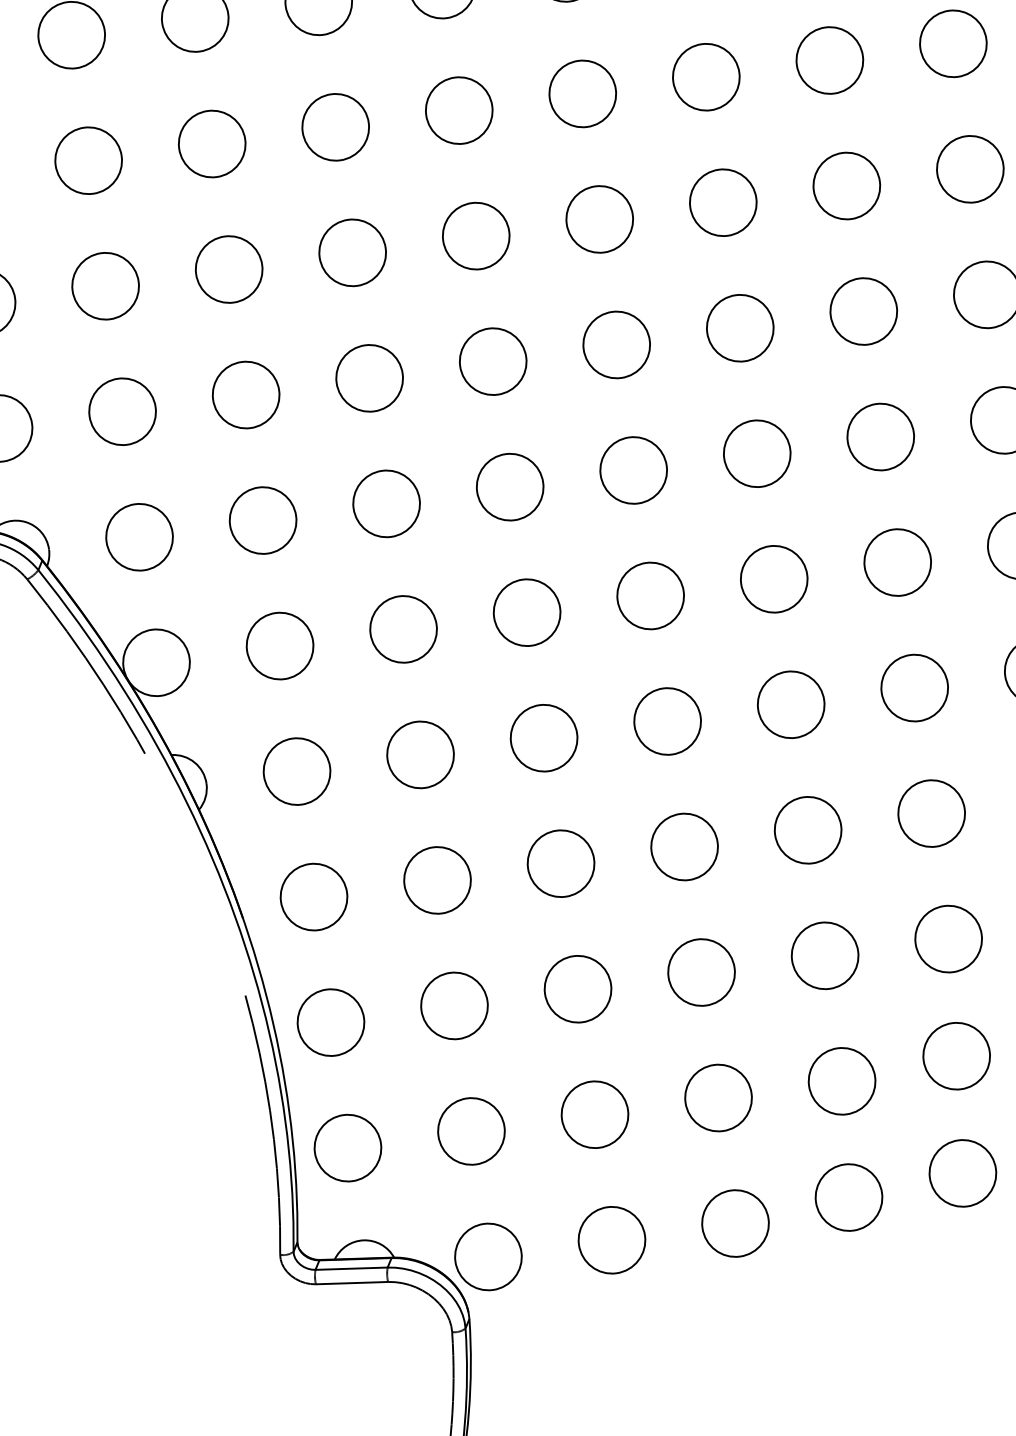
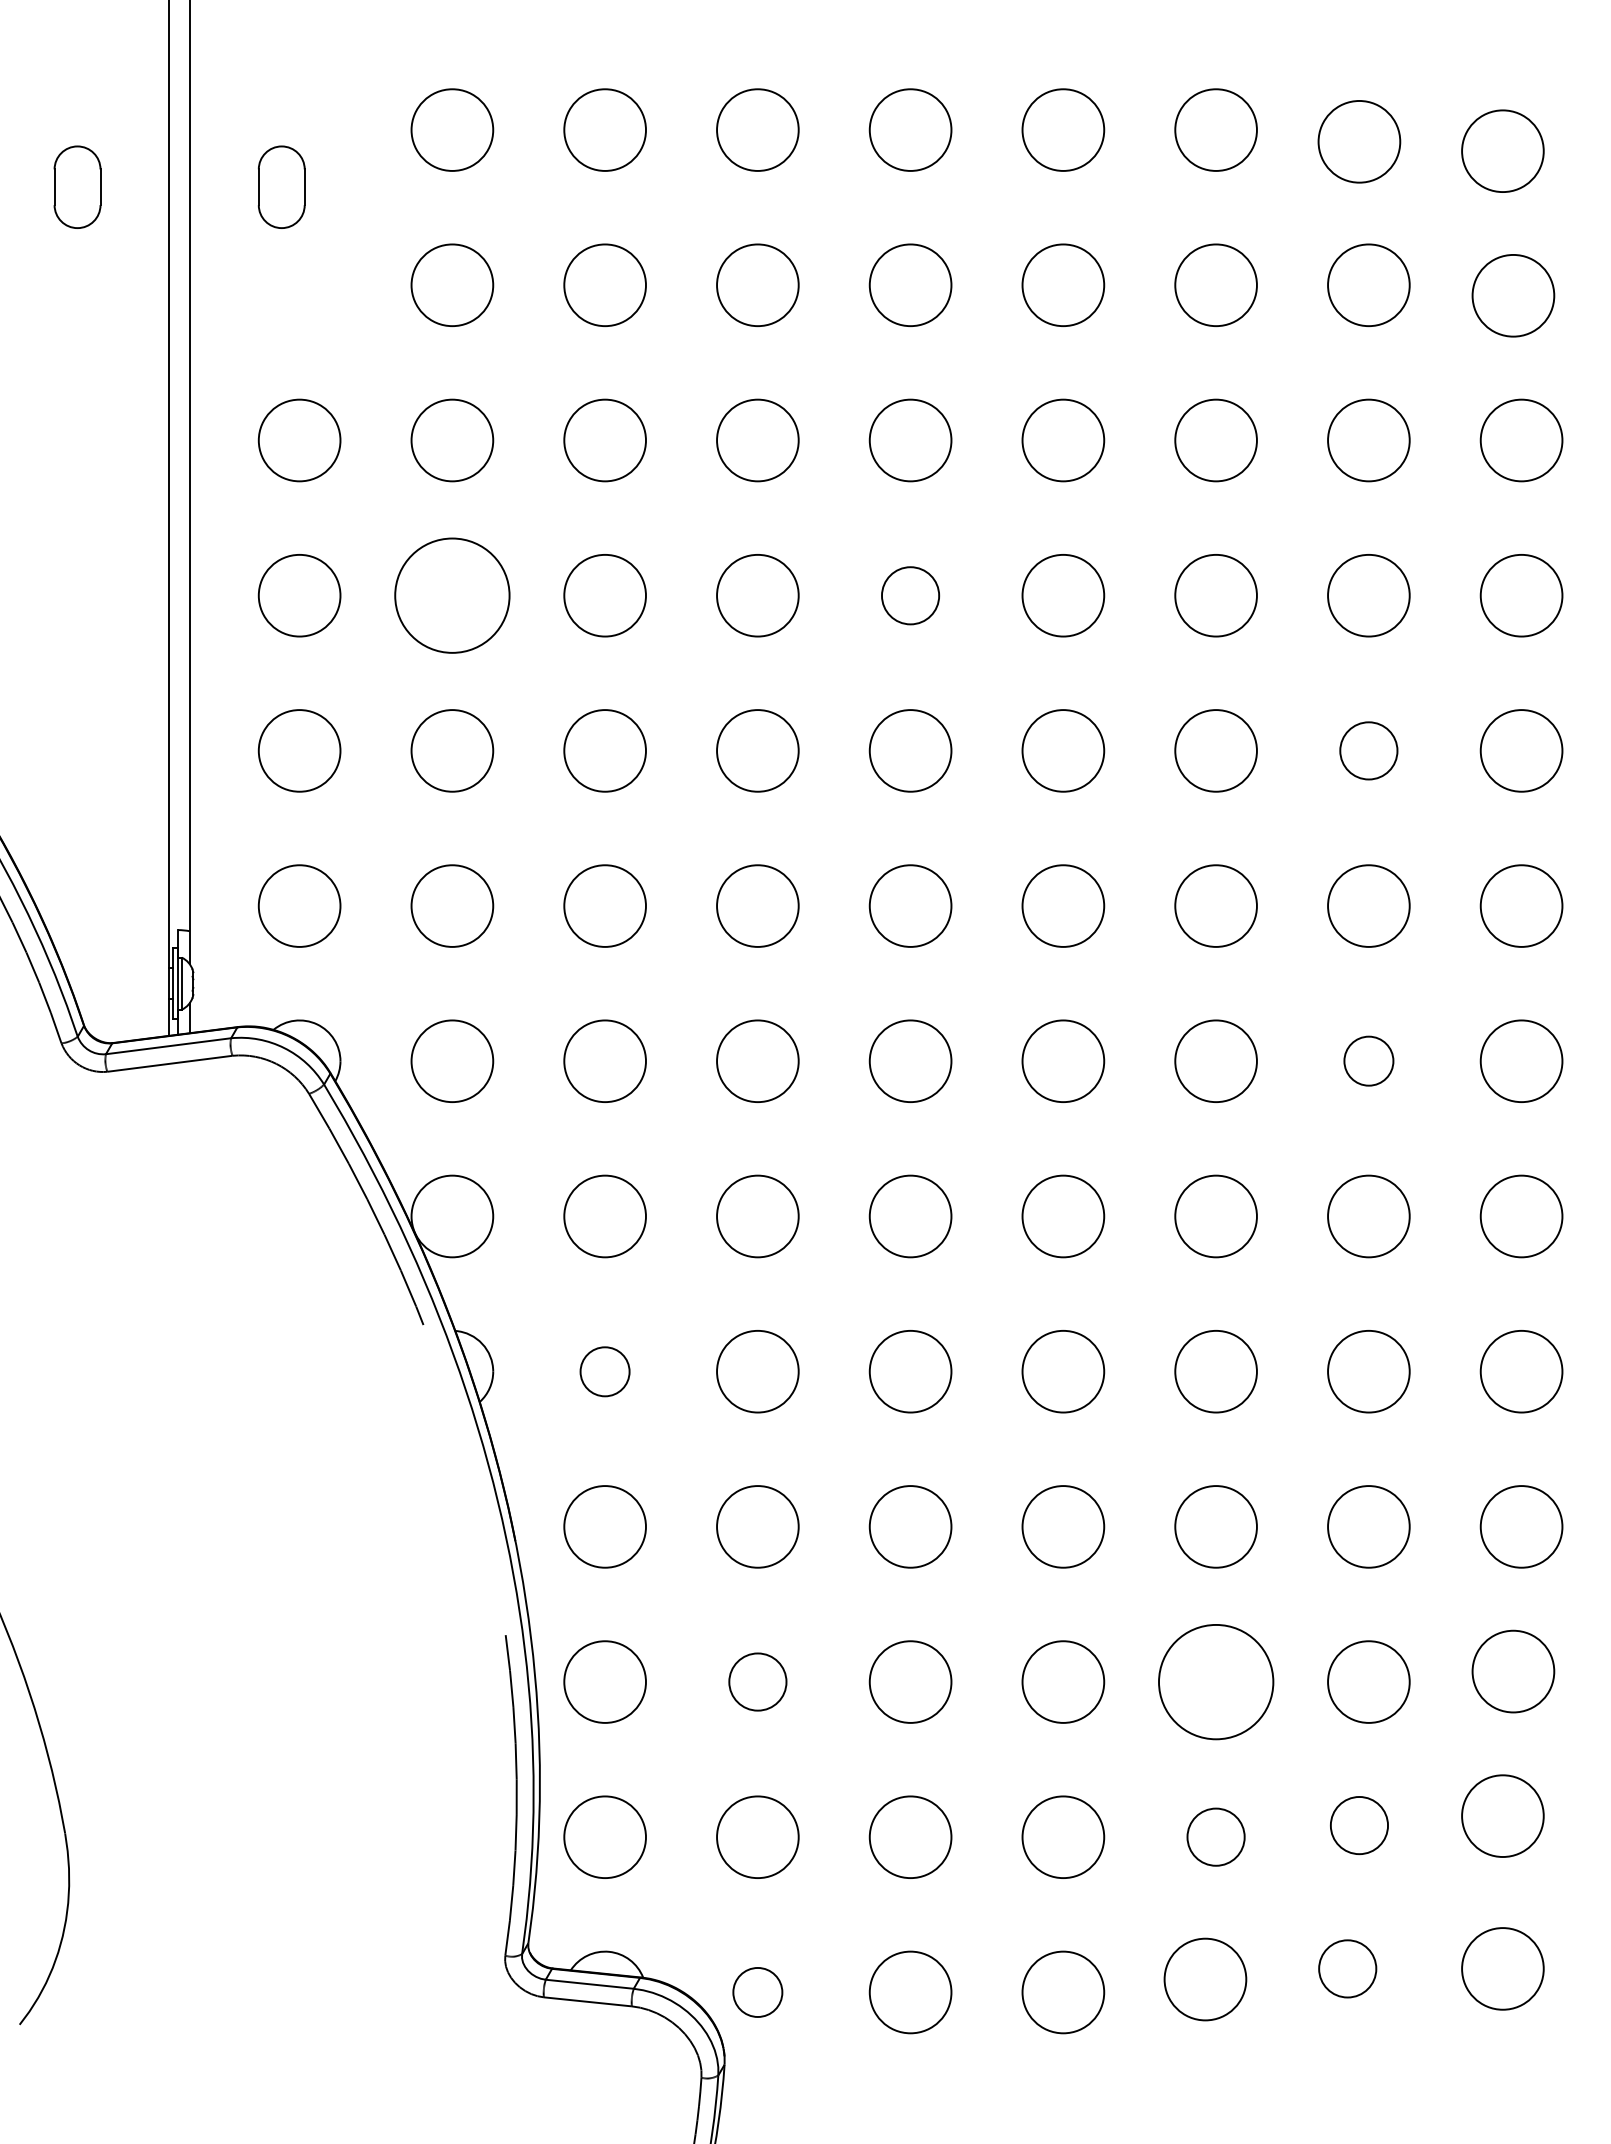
circle: (459, 110) -> (910, 595), size x0.7
circle: (88, 160) -> (452, 595), size x1.4
circle: (846, 185) -> (1368, 750), size x0.7
circle: (880, 436) -> (1368, 1060), size x0.6
circle: (296, 771) -> (604, 1371), size x0.6
circle: (824, 955) -> (1215, 1681), size x1.4
circle: (454, 1005) -> (757, 1681), size x0.7
circle: (956, 1056) -> (1359, 1825), size x0.7
circle: (841, 1080) -> (1215, 1836), size x0.7
circle: (962, 1173) -> (1347, 1968), size x0.7
circle: (488, 1257) -> (757, 1992), size x0.6

